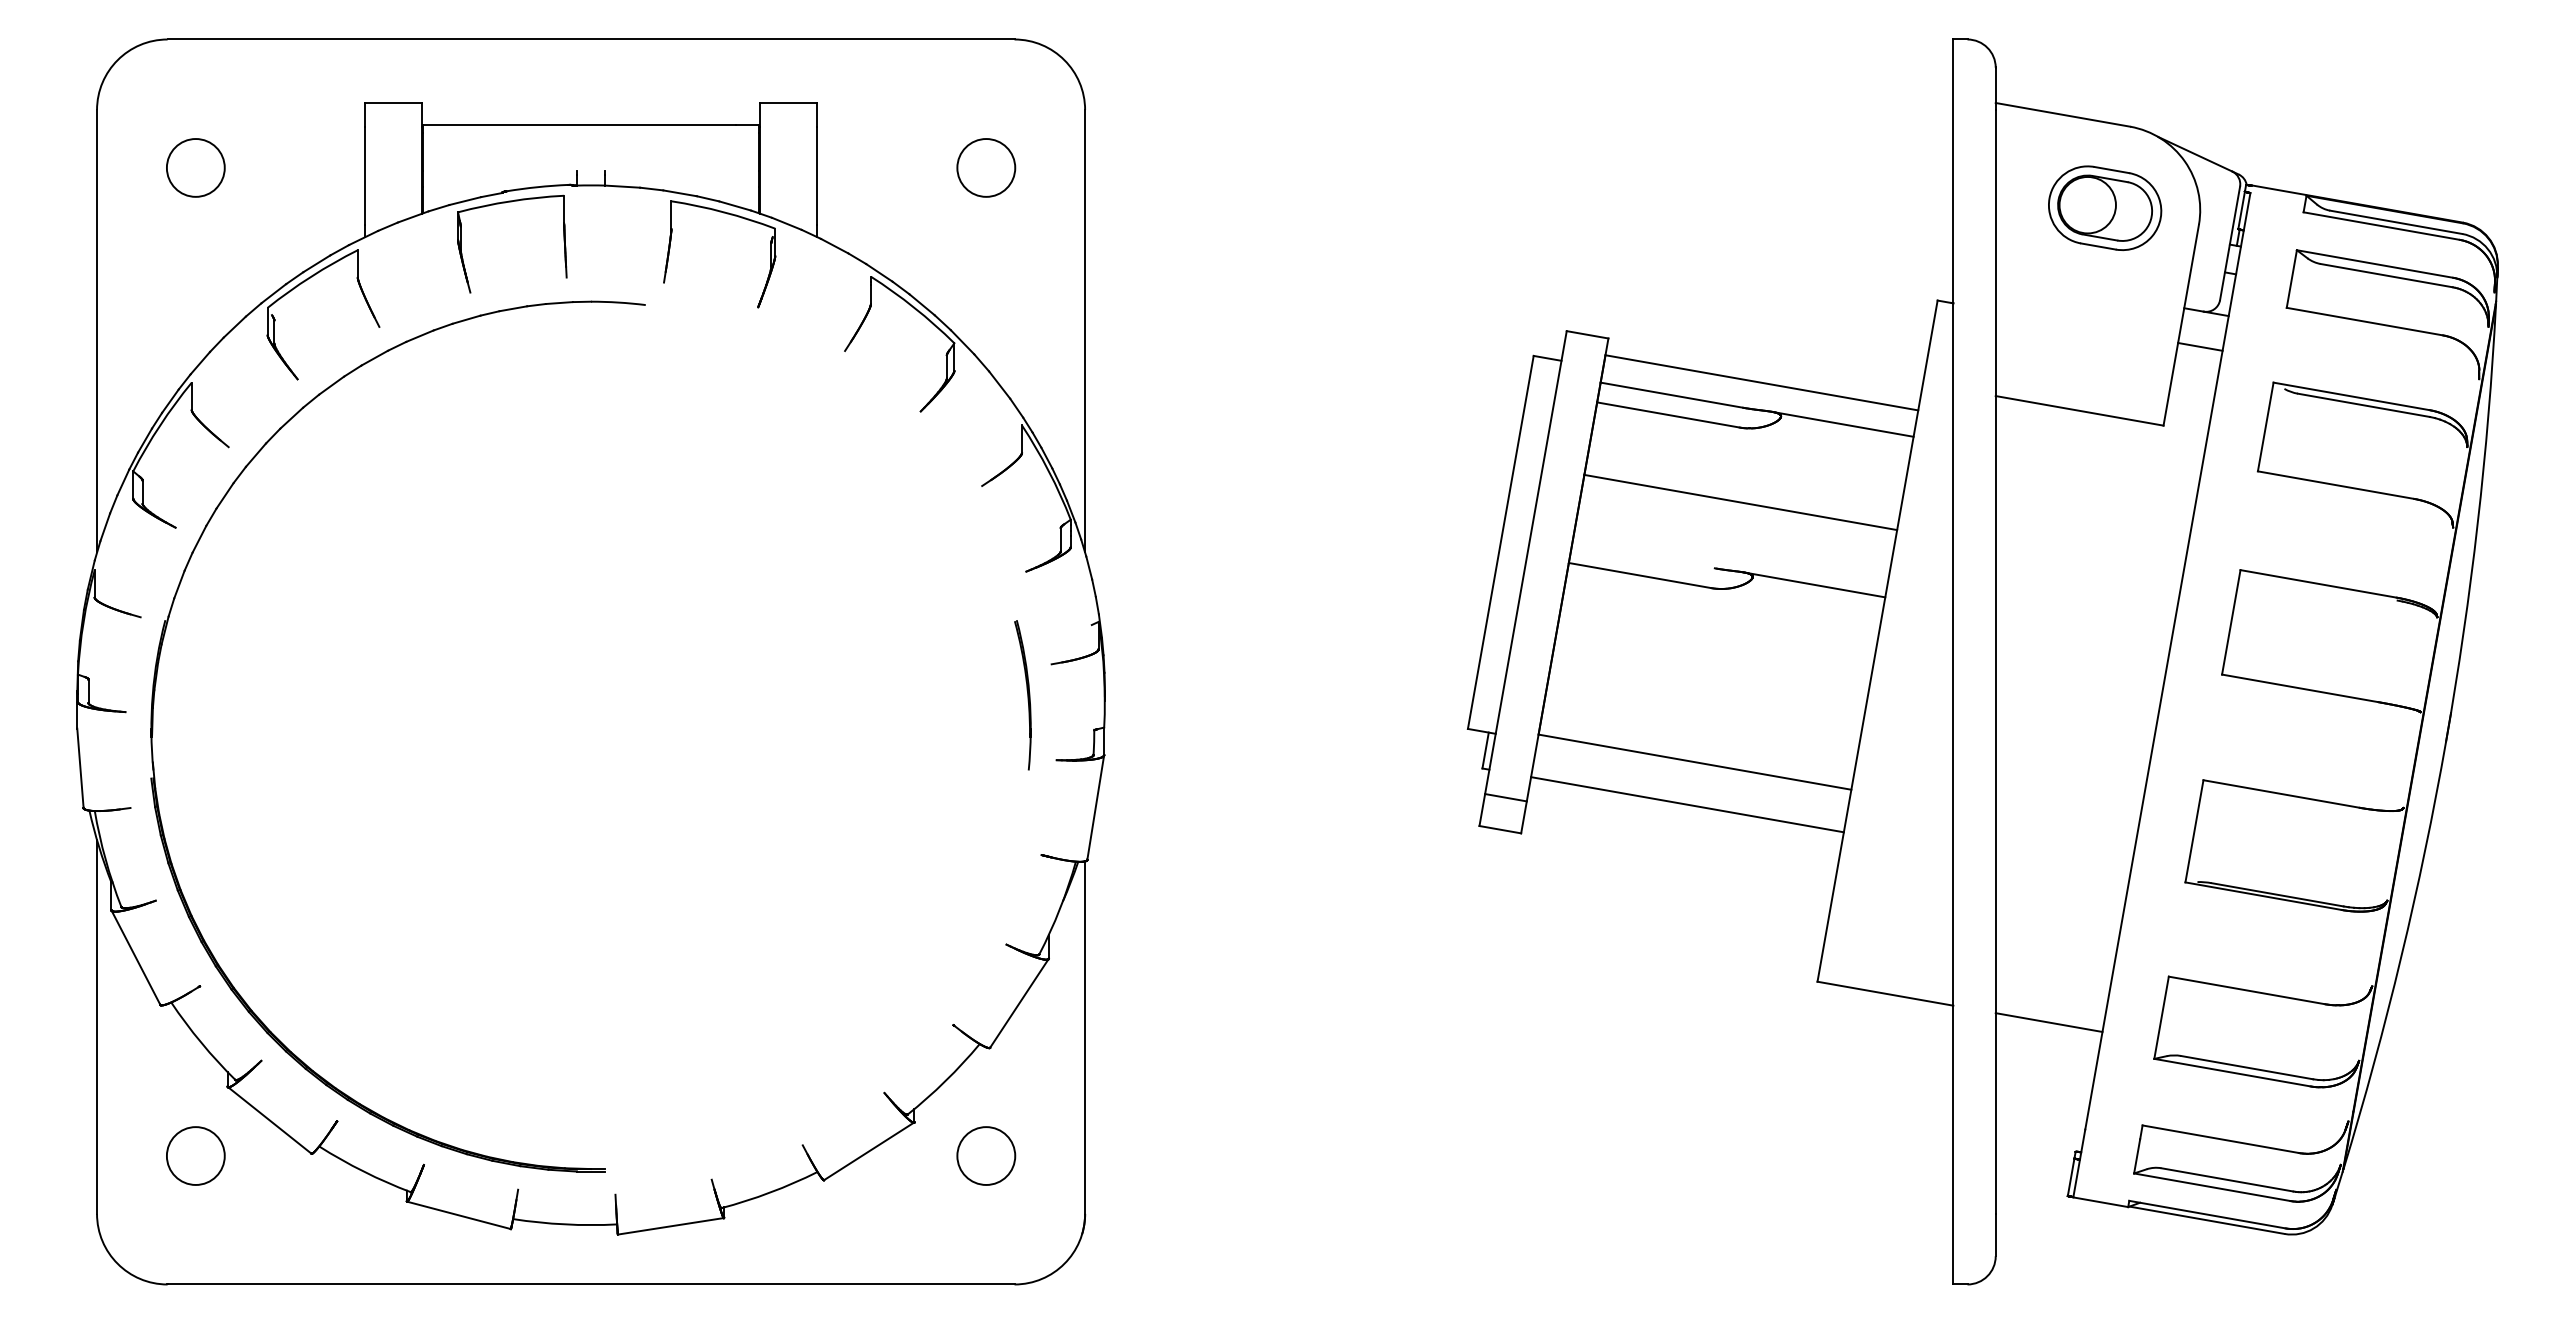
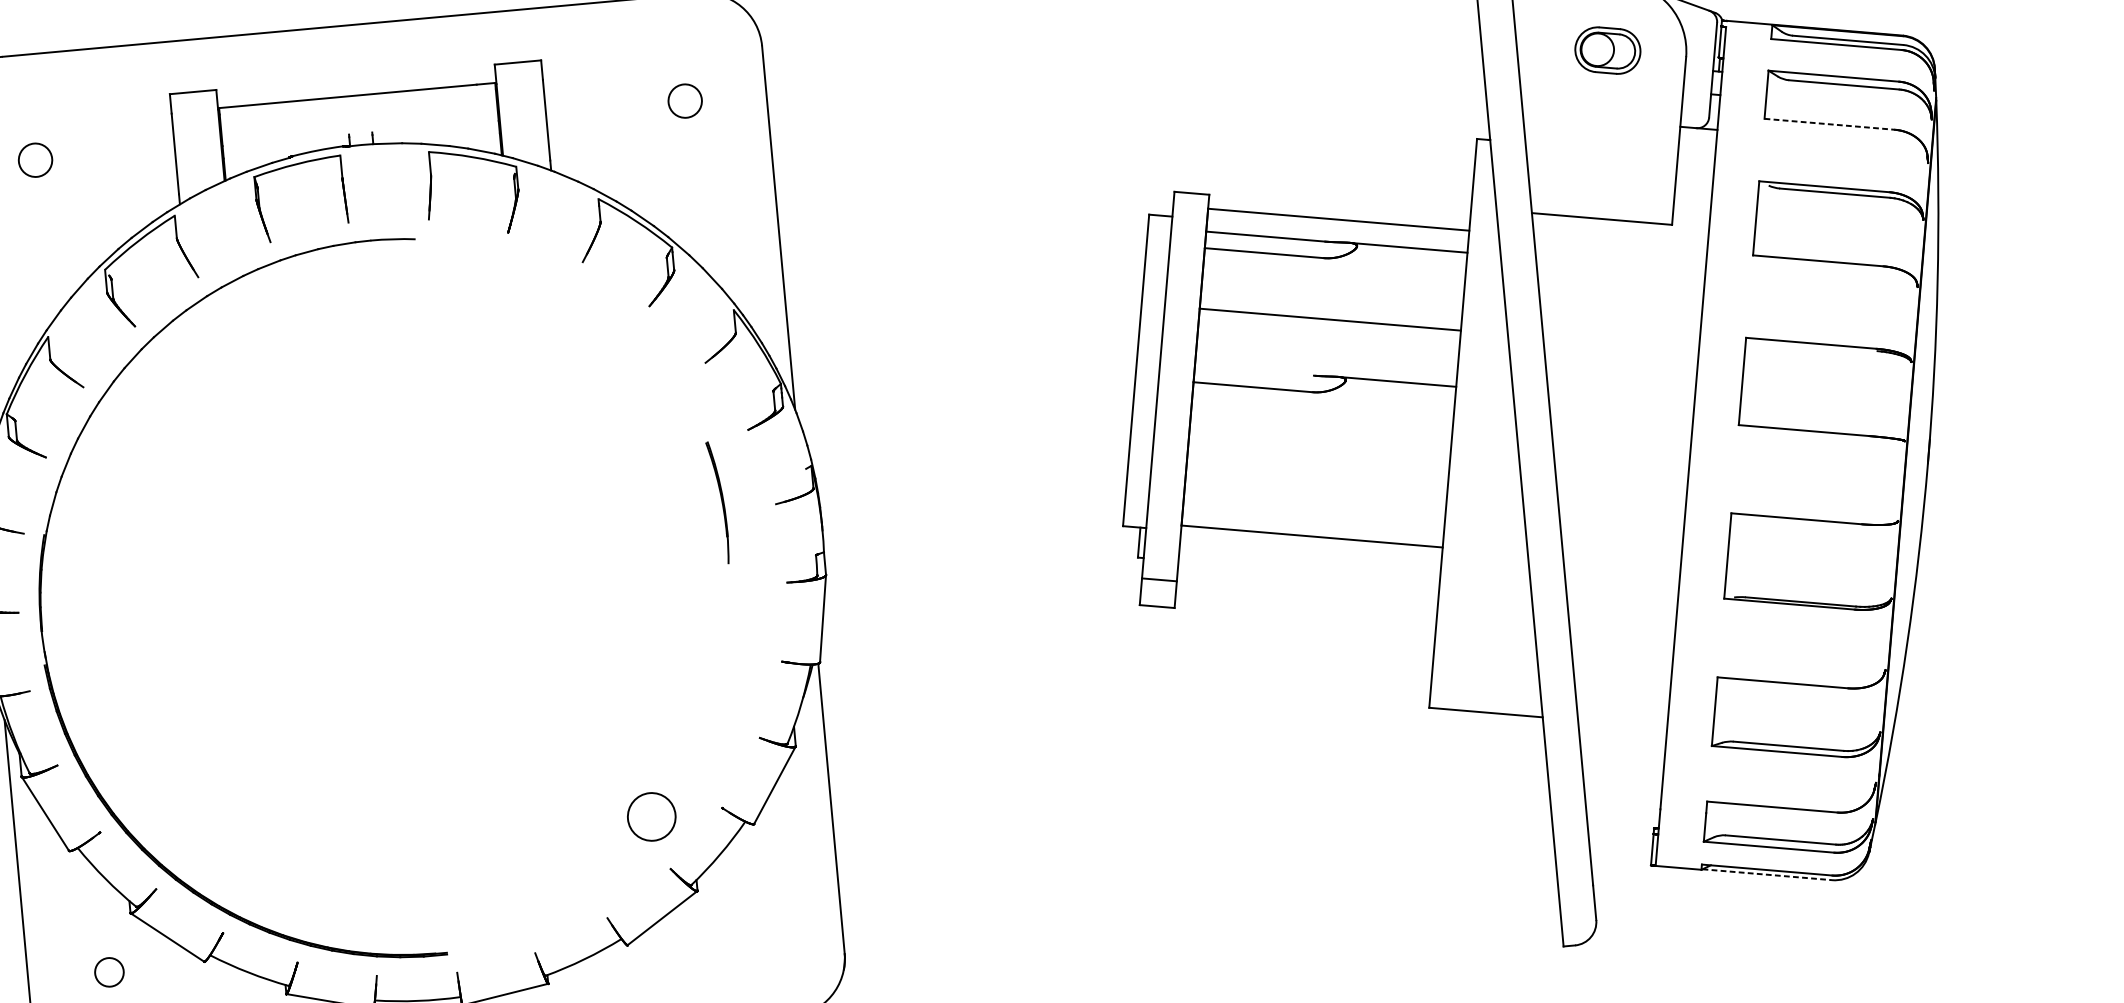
circle: (195, 167) -> (35, 159), size x0.7
circle: (986, 167) -> (685, 100), size x0.7
part: (2105, 208) -> (1608, 50), size x0.7
line: (2365, 321) -> (1830, 124), solid -> dashed
line: (2200, 346) -> (1696, 157), removed
part: (1022, 695) -> (717, 503), moved
line: (1687, 804) -> (1309, 571), removed
line: (2048, 1022) -> (1622, 724), removed
circle: (195, 1155) -> (109, 971), size x0.6
circle: (986, 1155) -> (651, 816), moved
line: (2207, 1220) -> (1767, 874), solid -> dashed

